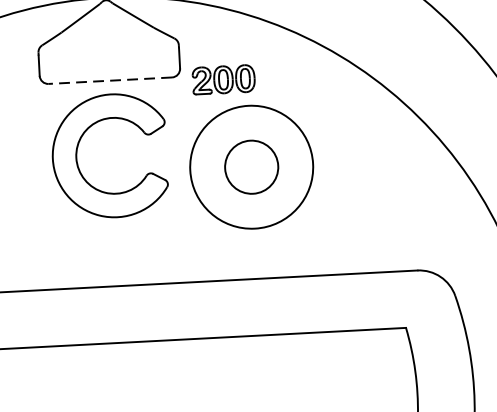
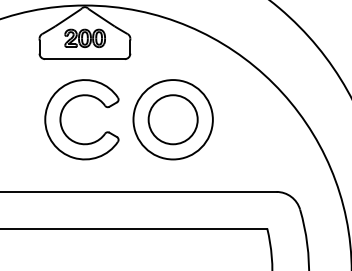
part: (222, 79) -> (84, 38), moved
line: (109, 81) -> (84, 59), dashed -> solid
part: (79, 147) -> (62, 113), moved
circle: (250, 166) -> (172, 119), size x1.43

